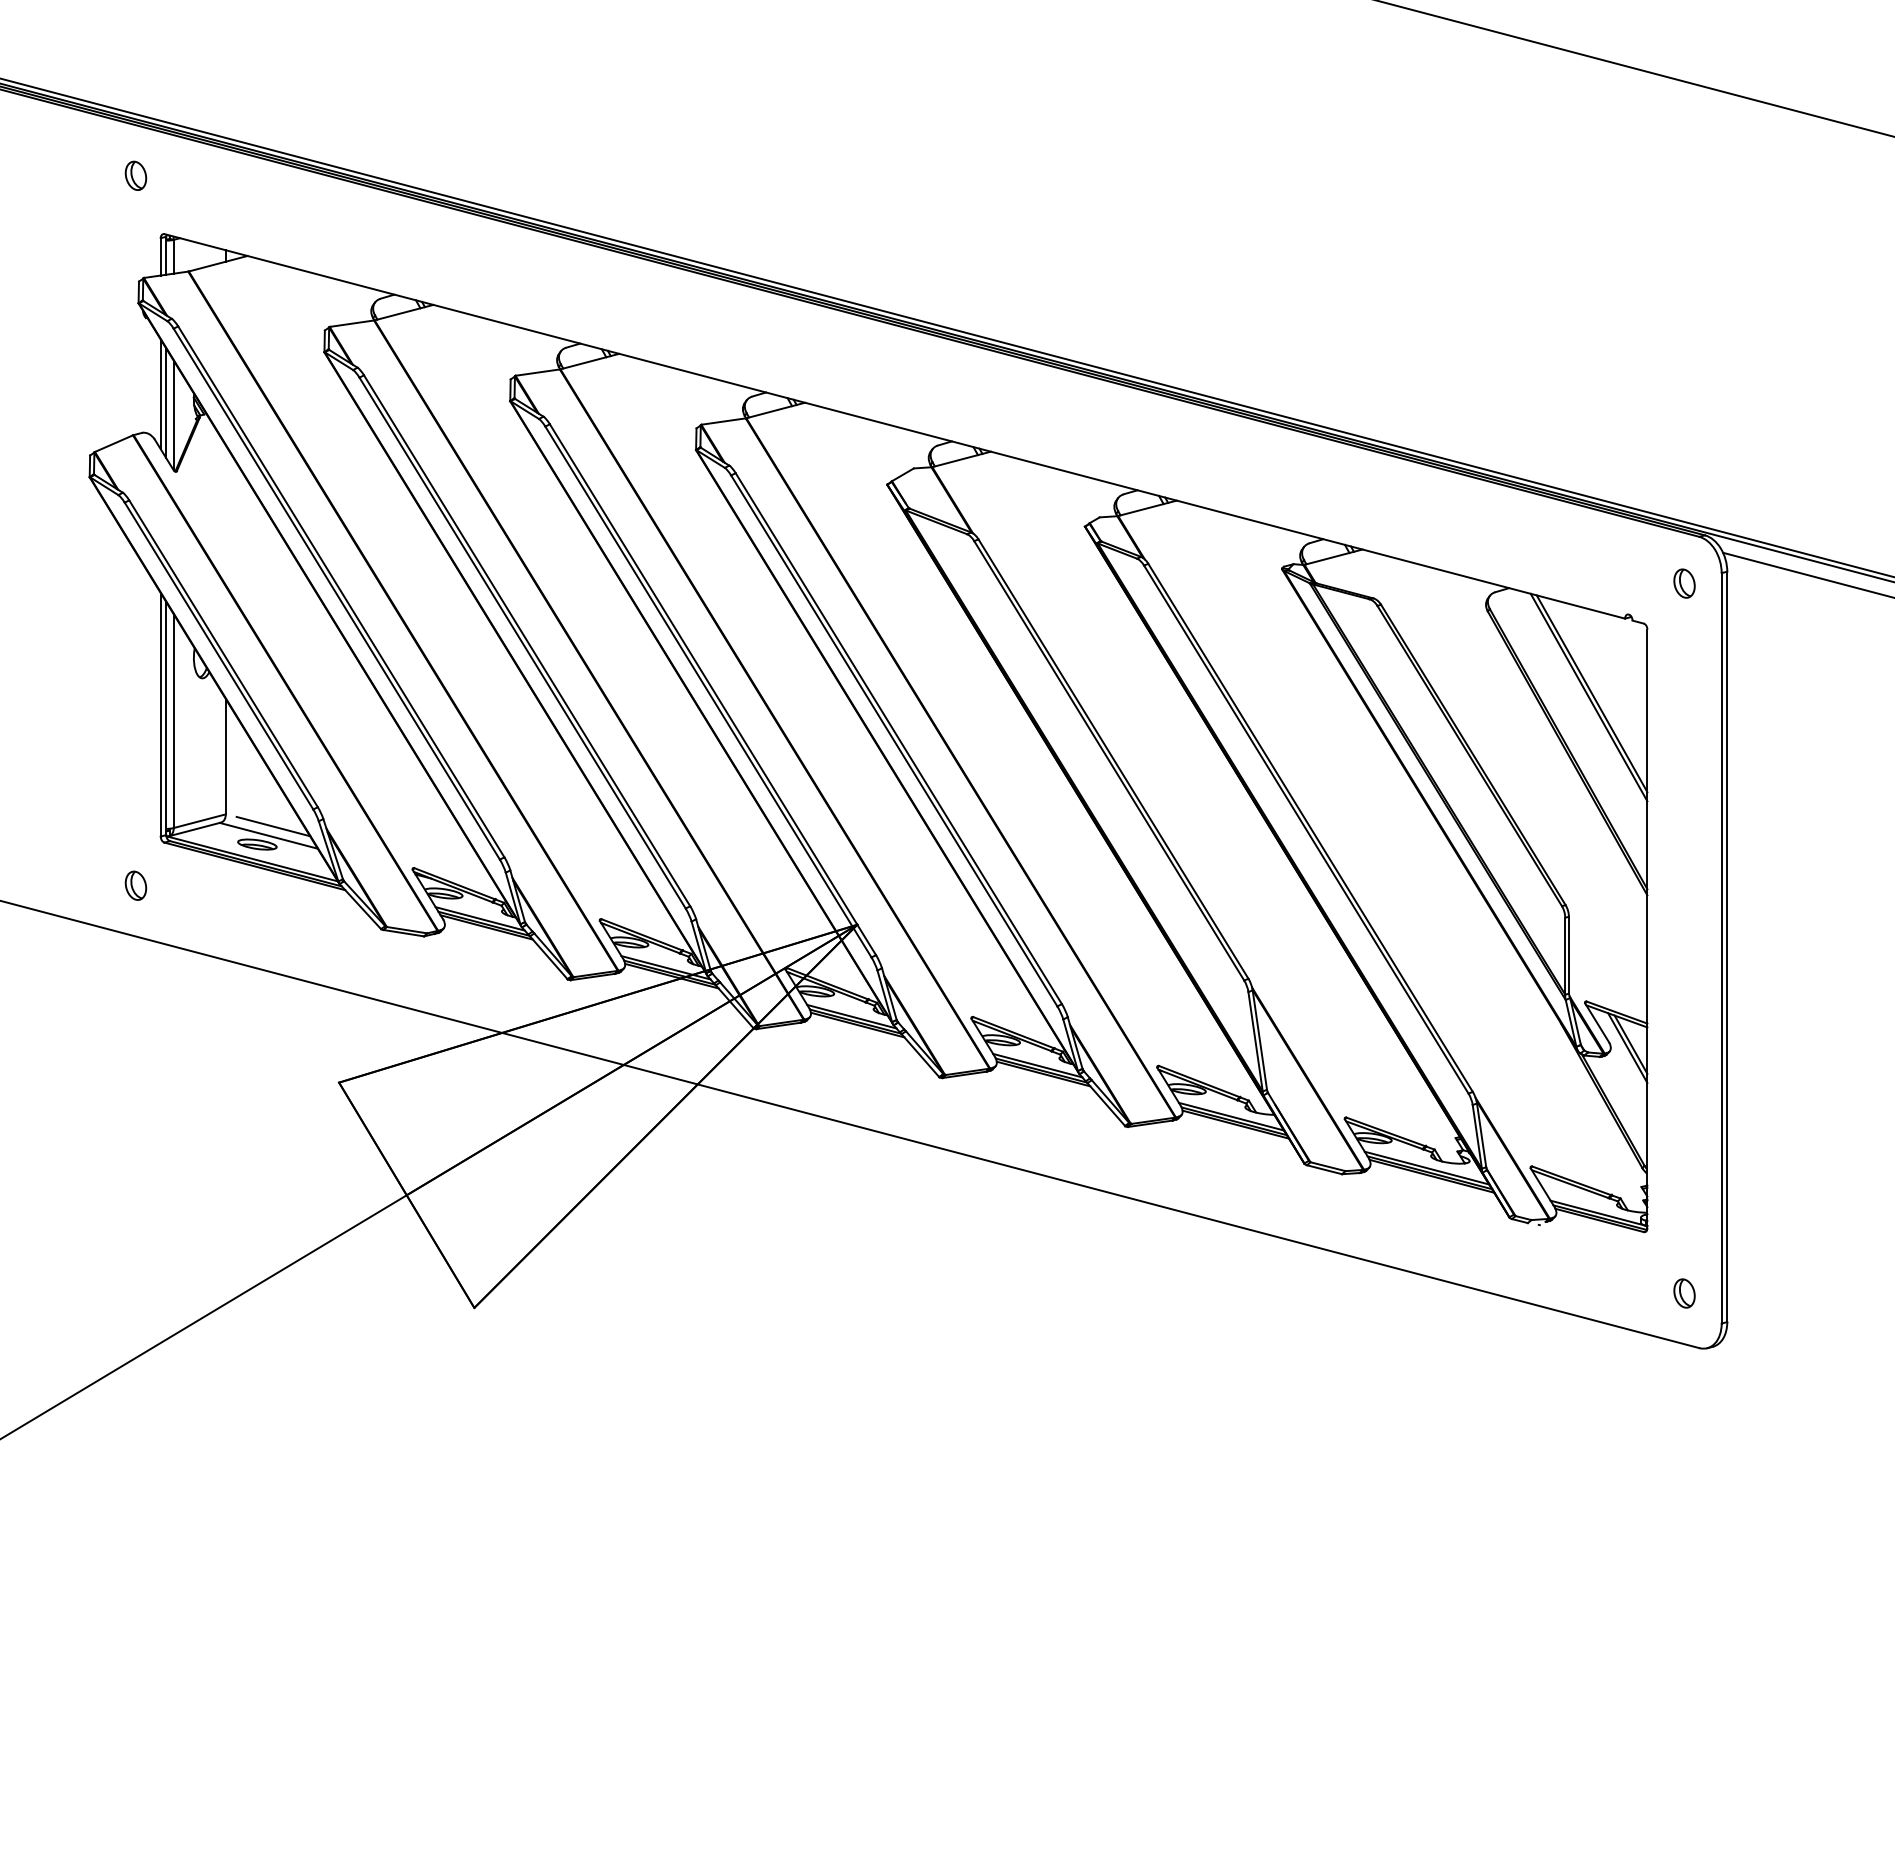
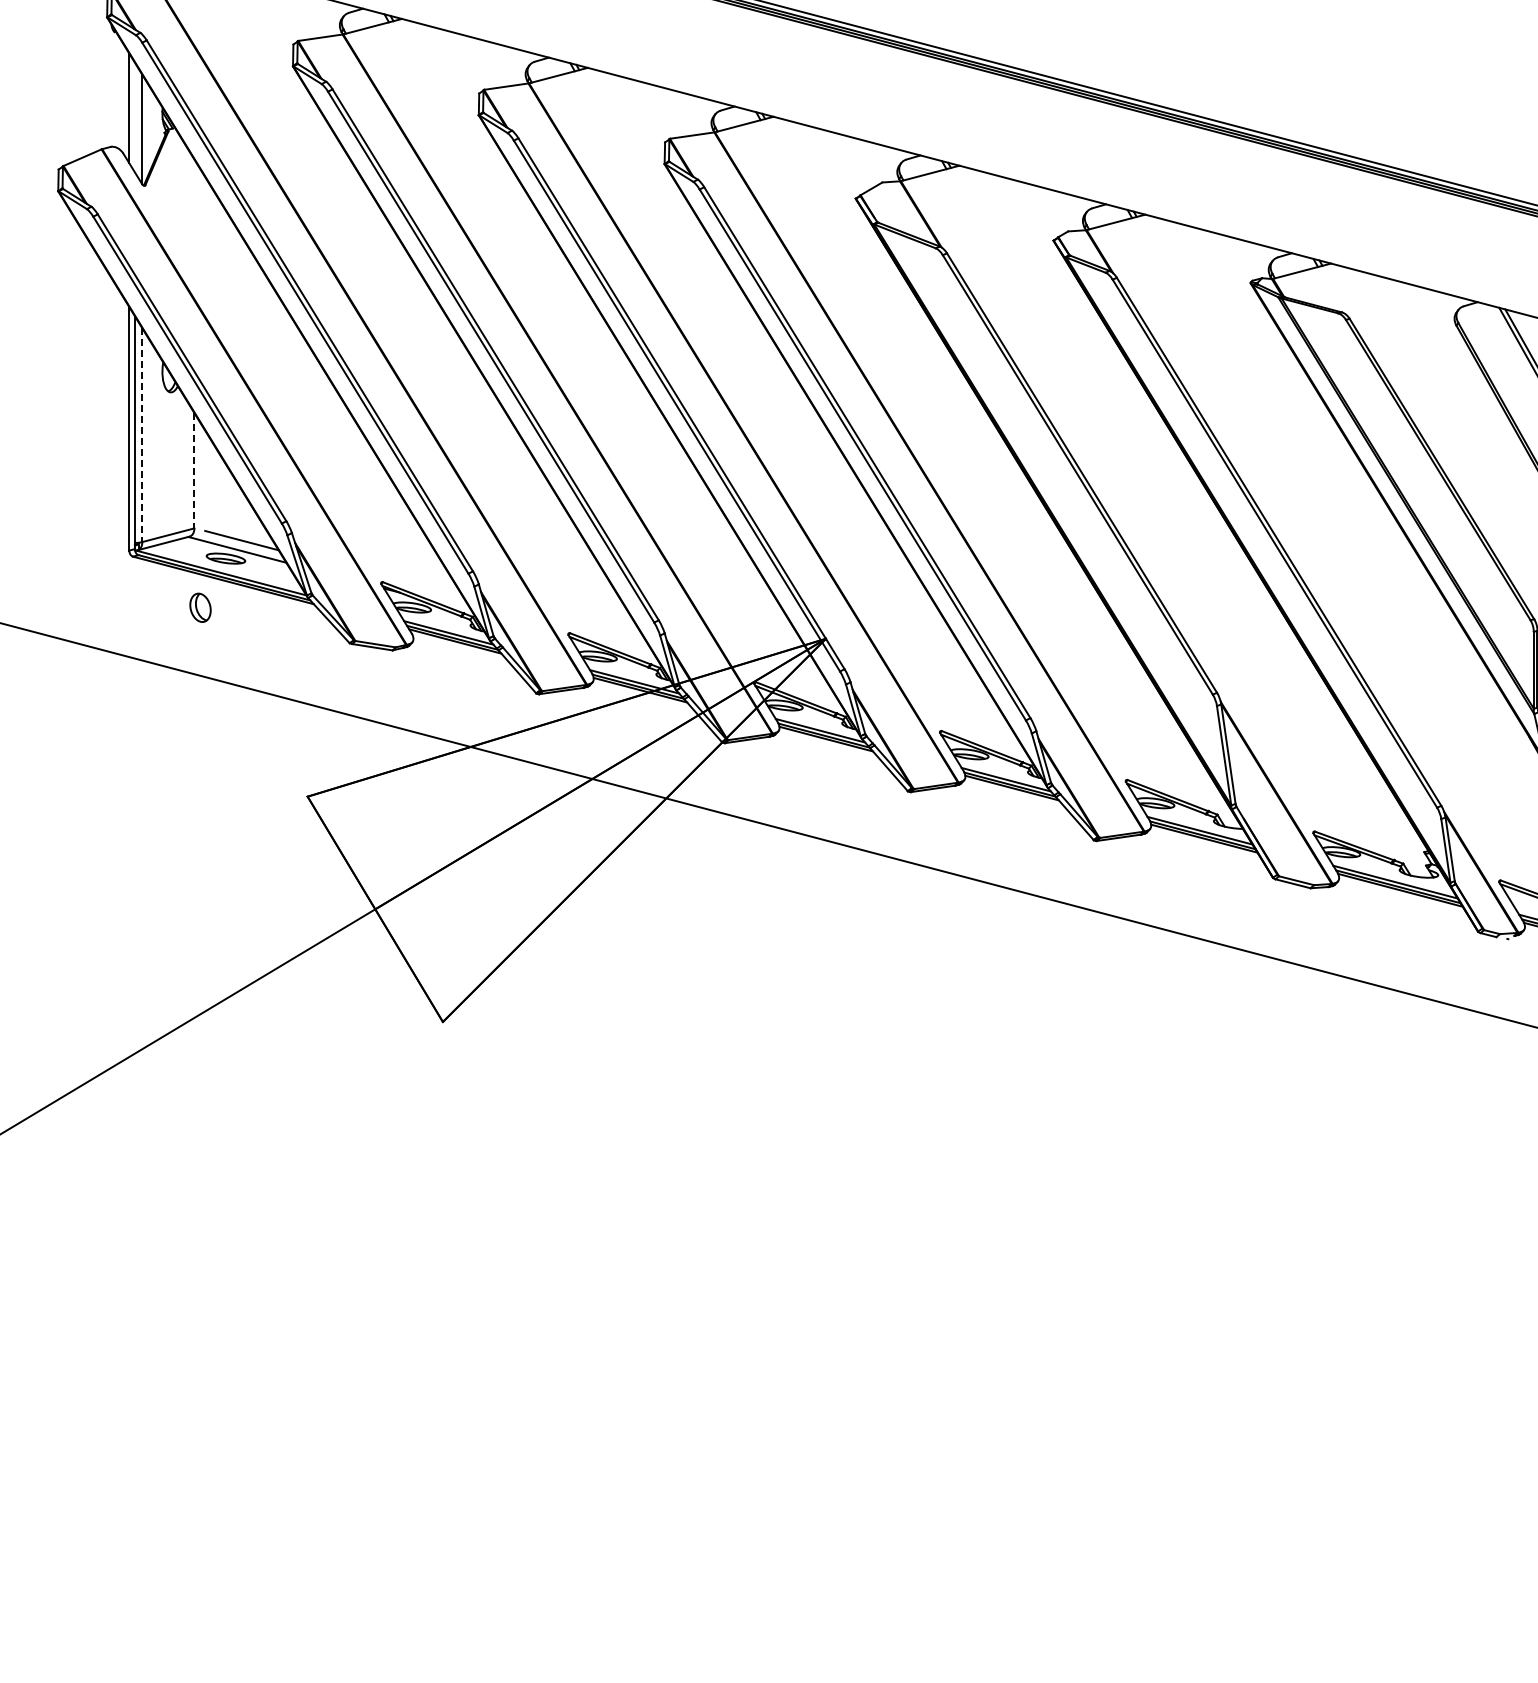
line: (166, 403) -> (135, 117), removed
line: (173, 721) -> (142, 435), solid -> dashed
line: (225, 756) -> (194, 470), solid -> dashed
part: (135, 885) -> (200, 607), moved

